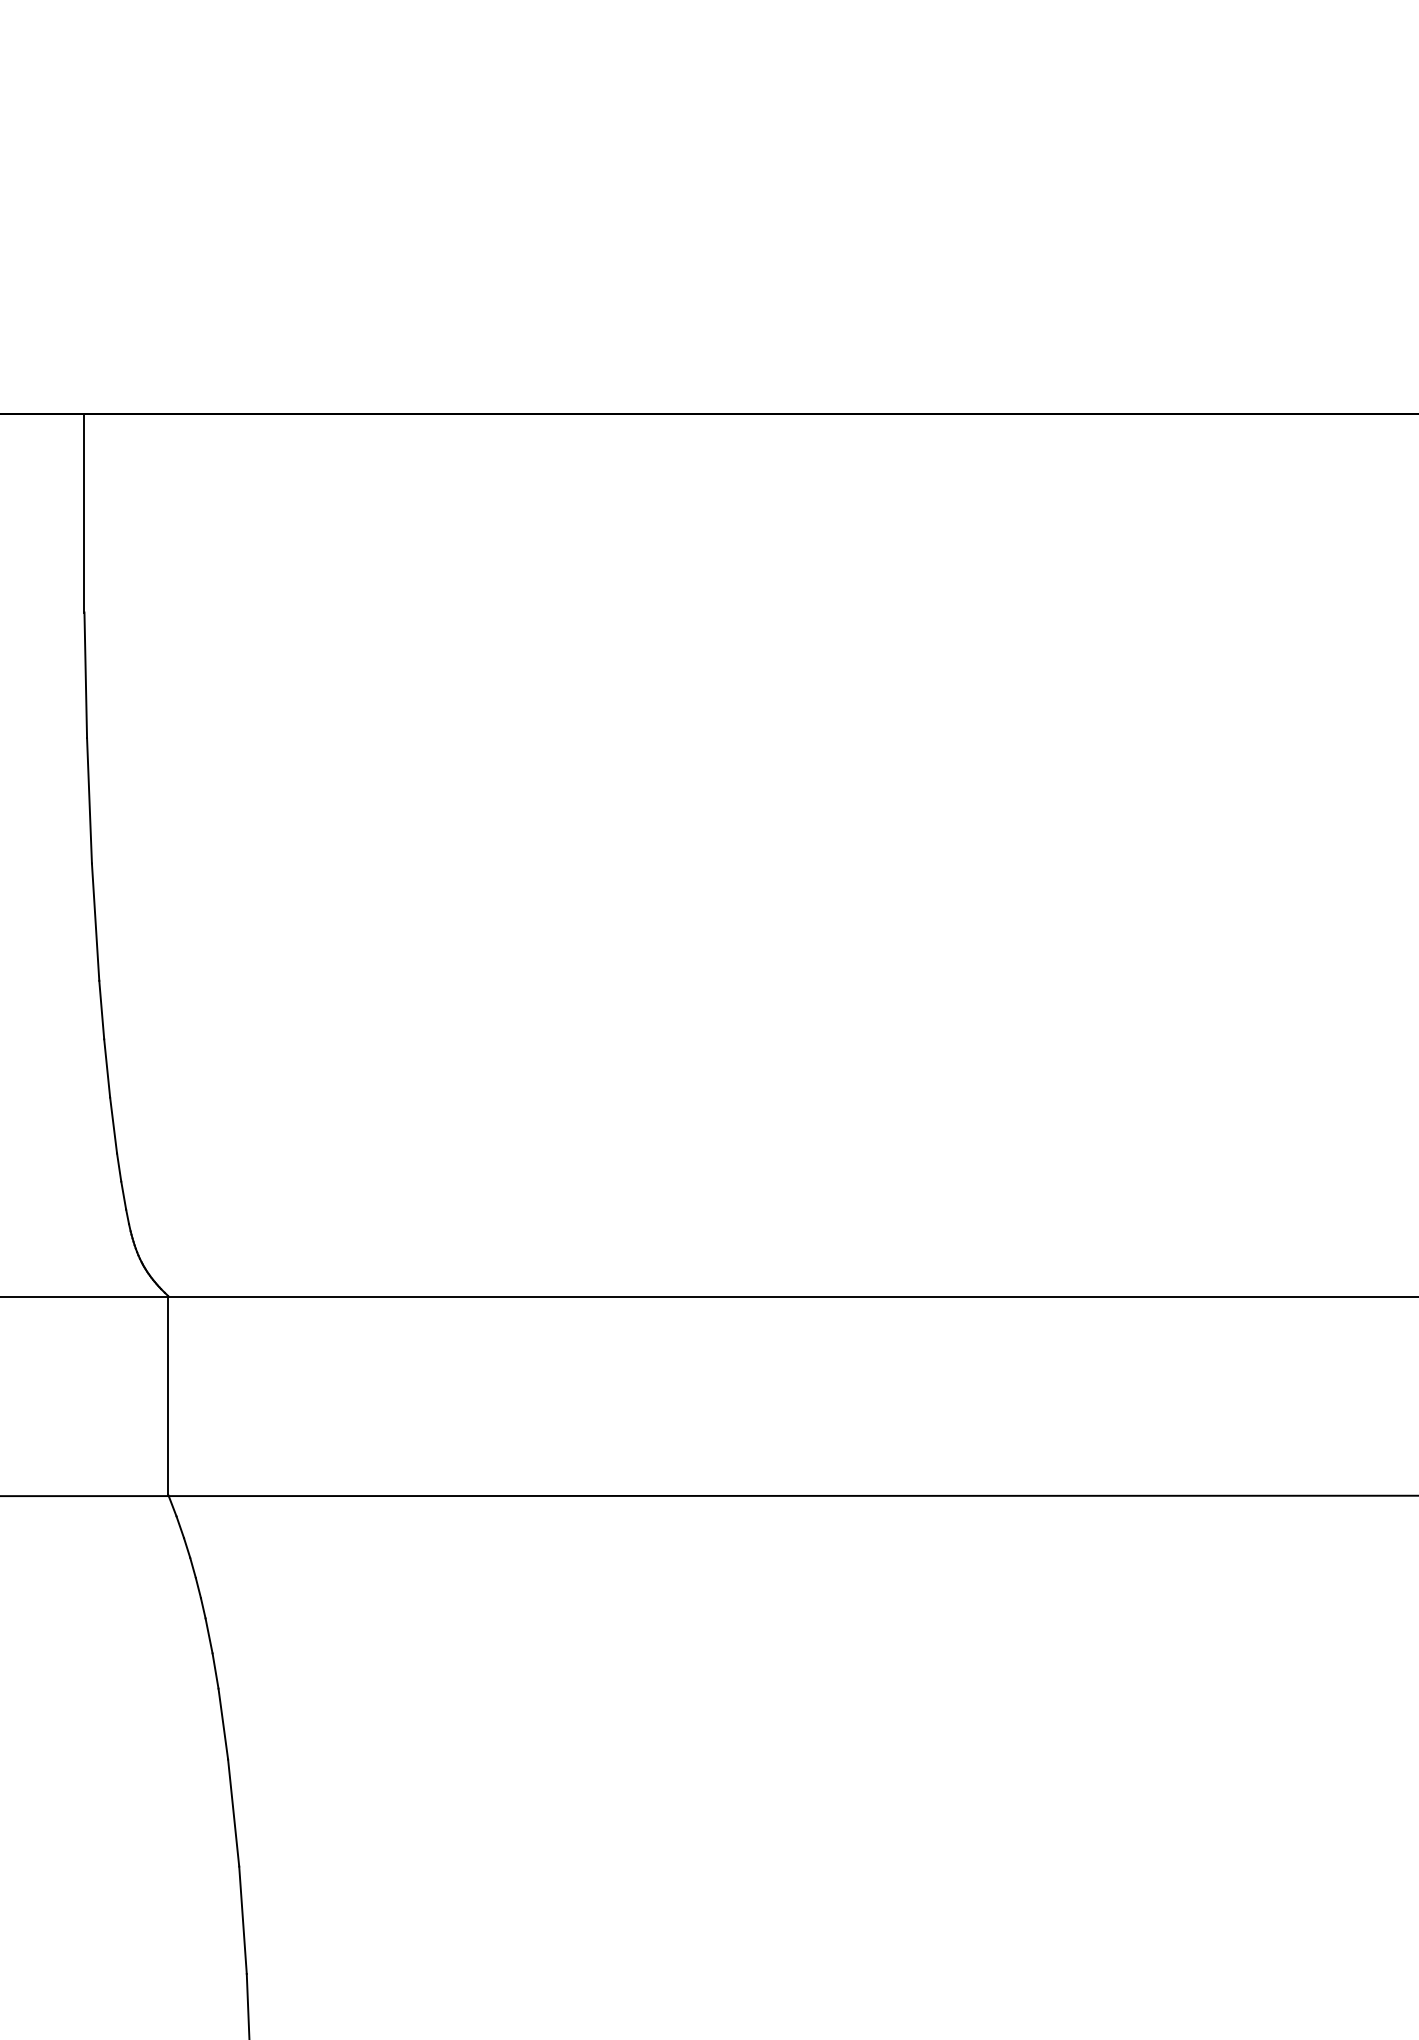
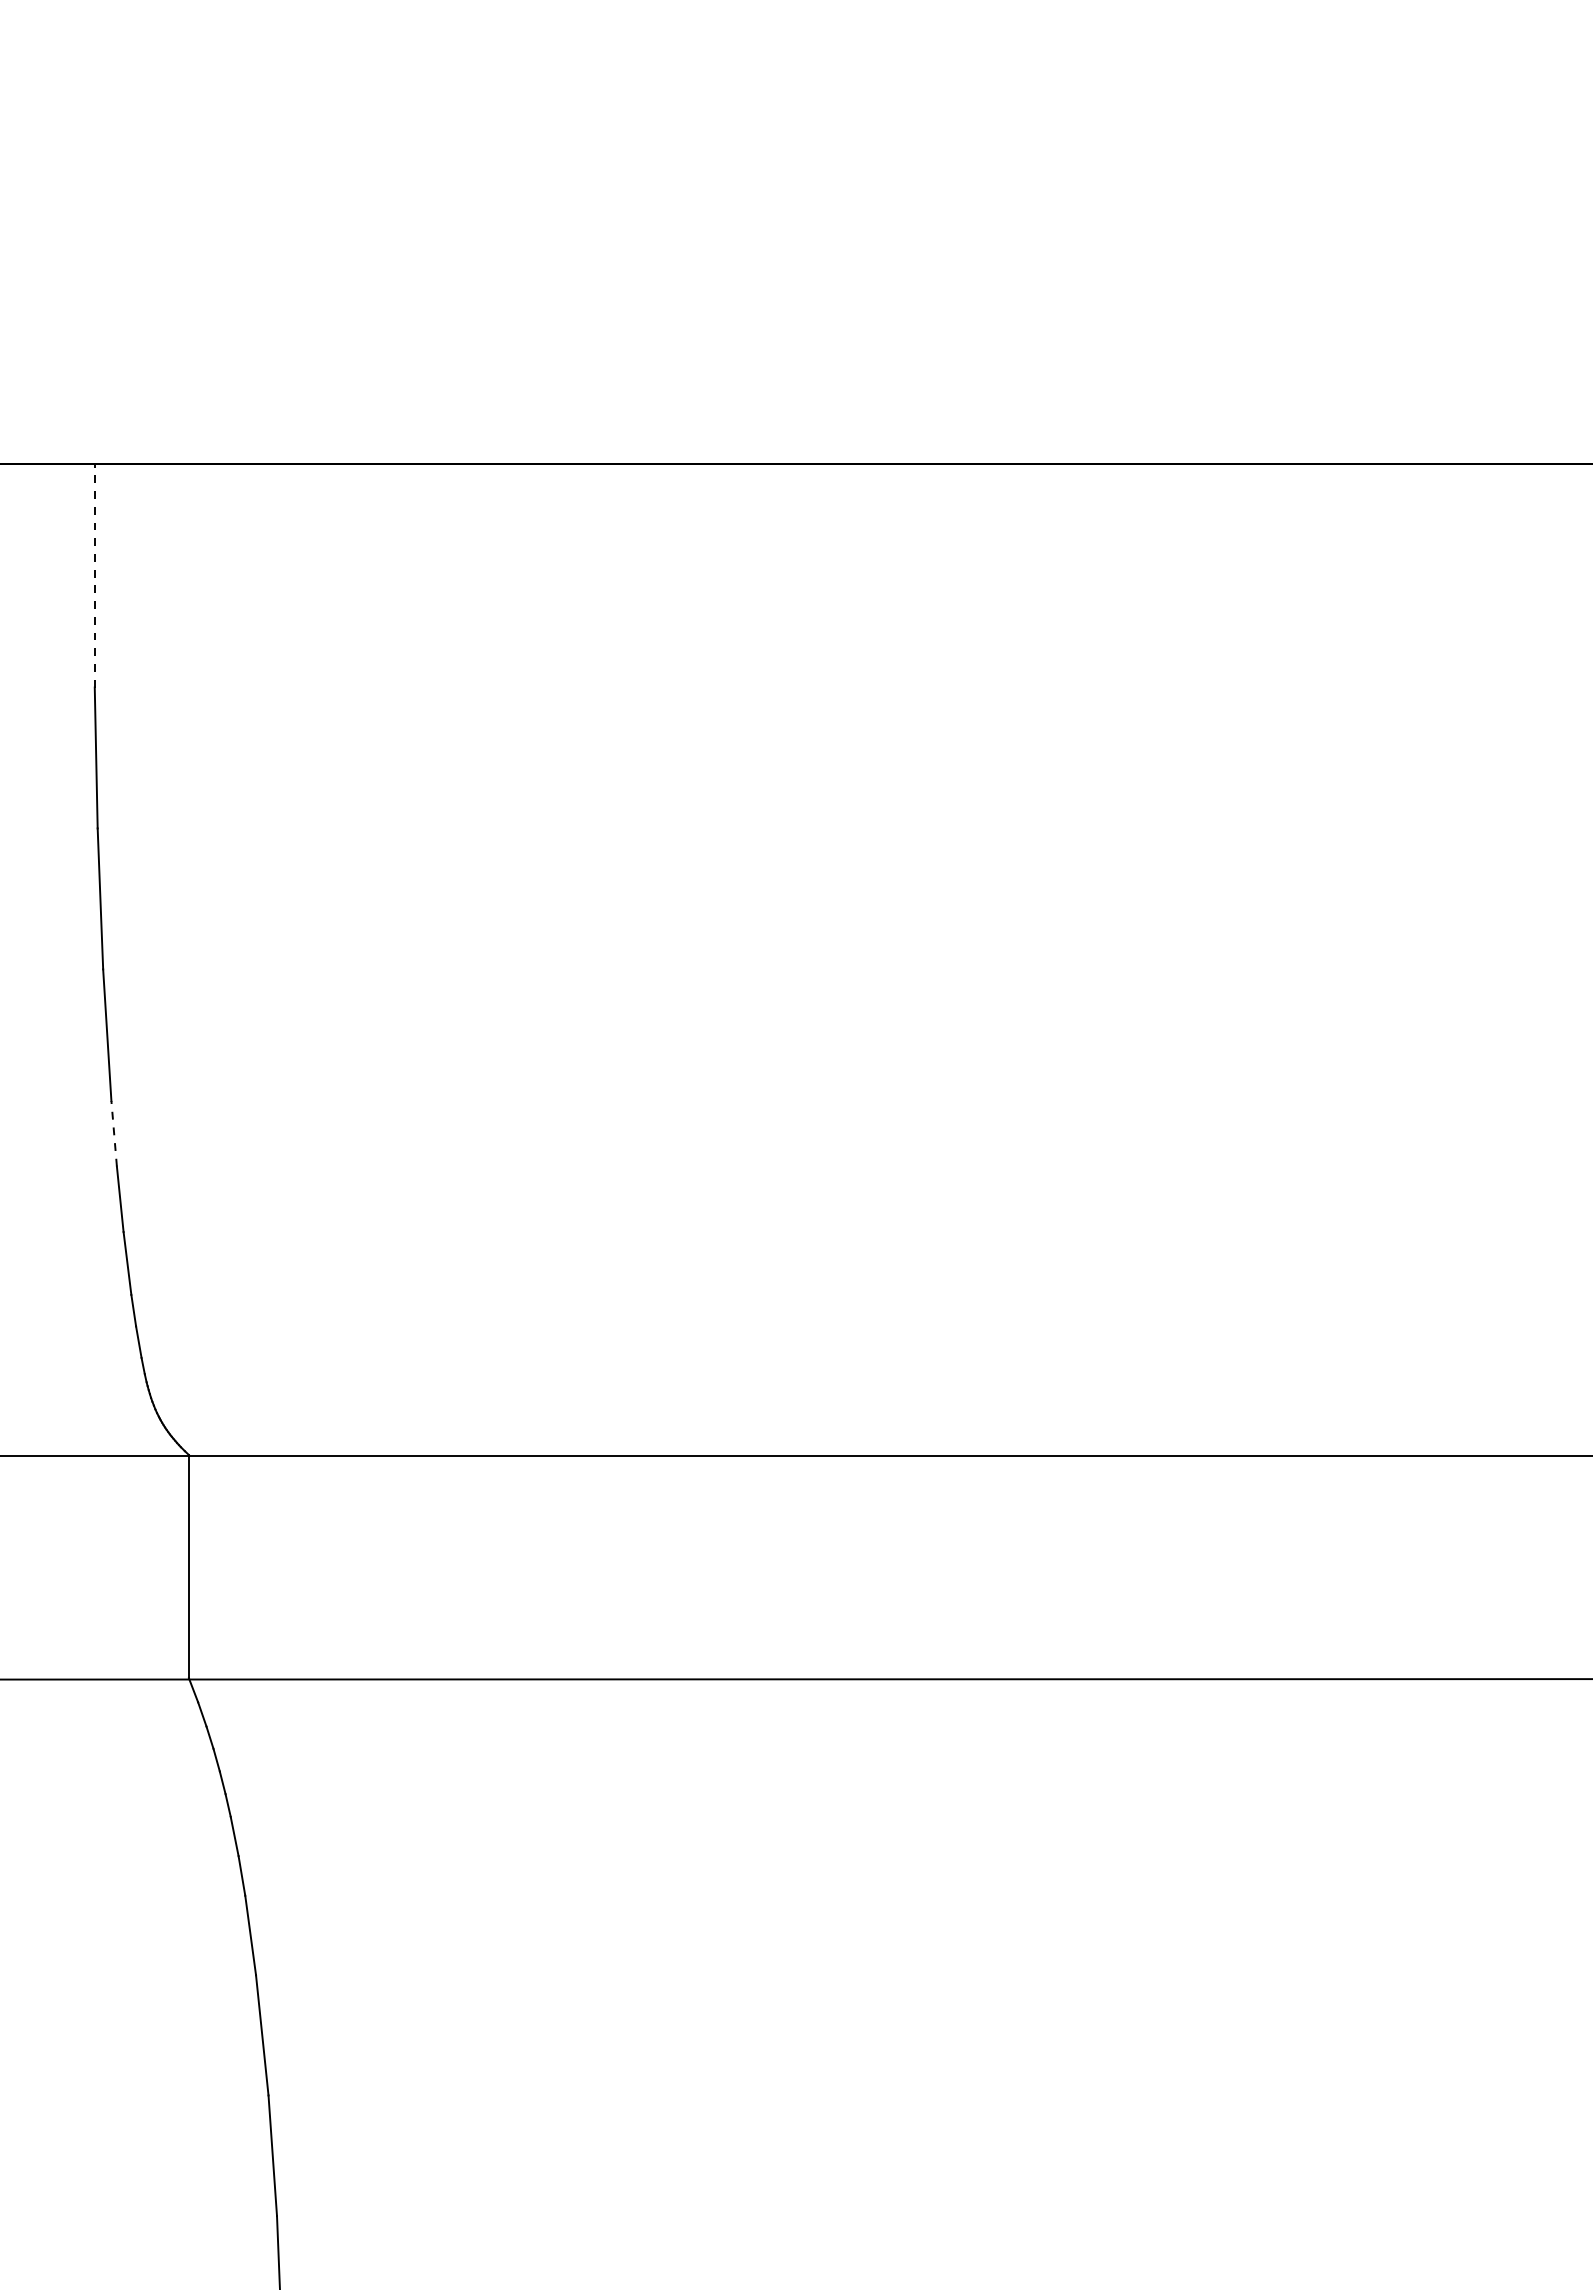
line: (84, 512) -> (94, 575), solid -> dashed
line: (102, 1009) -> (114, 1133), solid -> dashed

